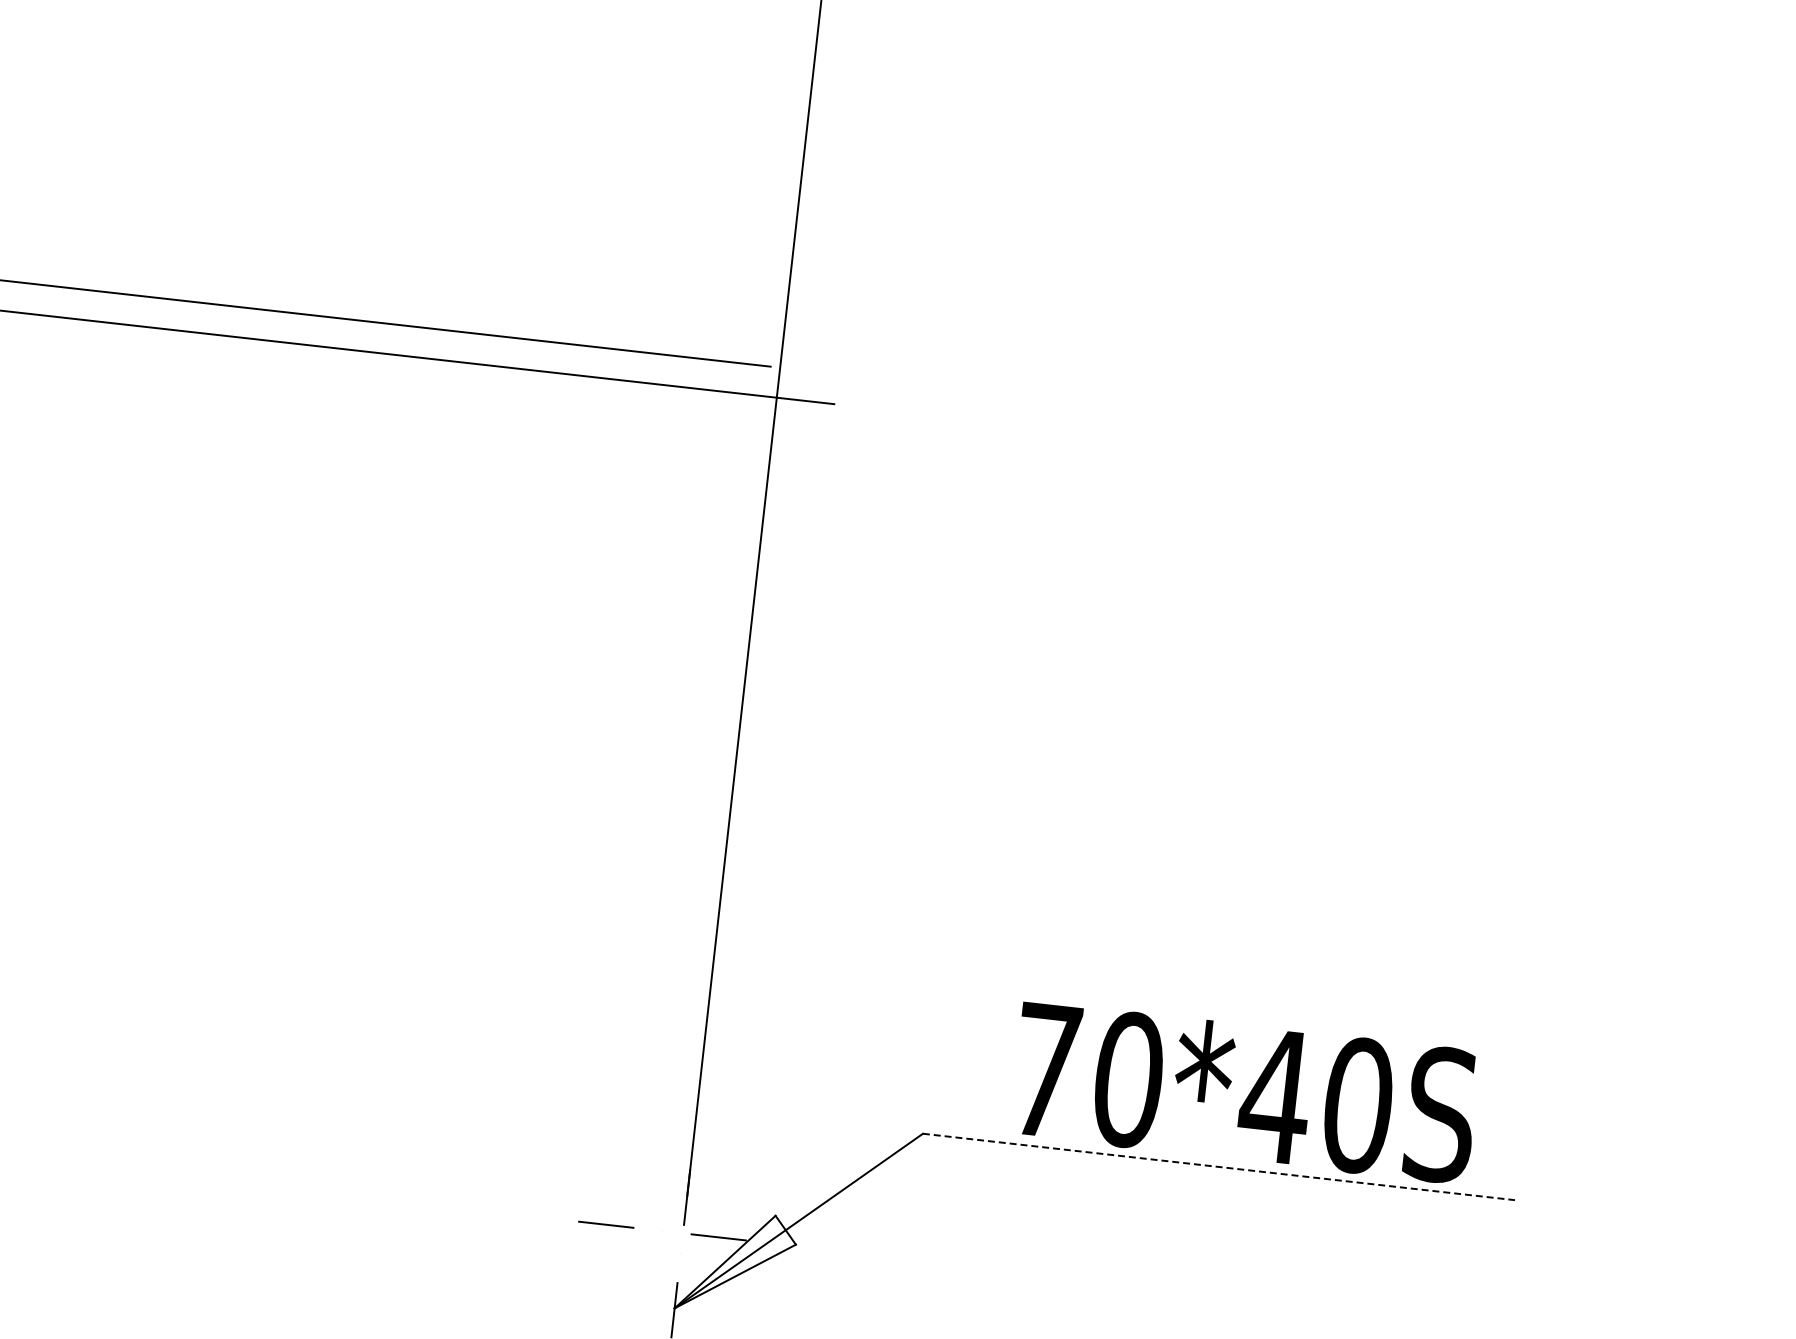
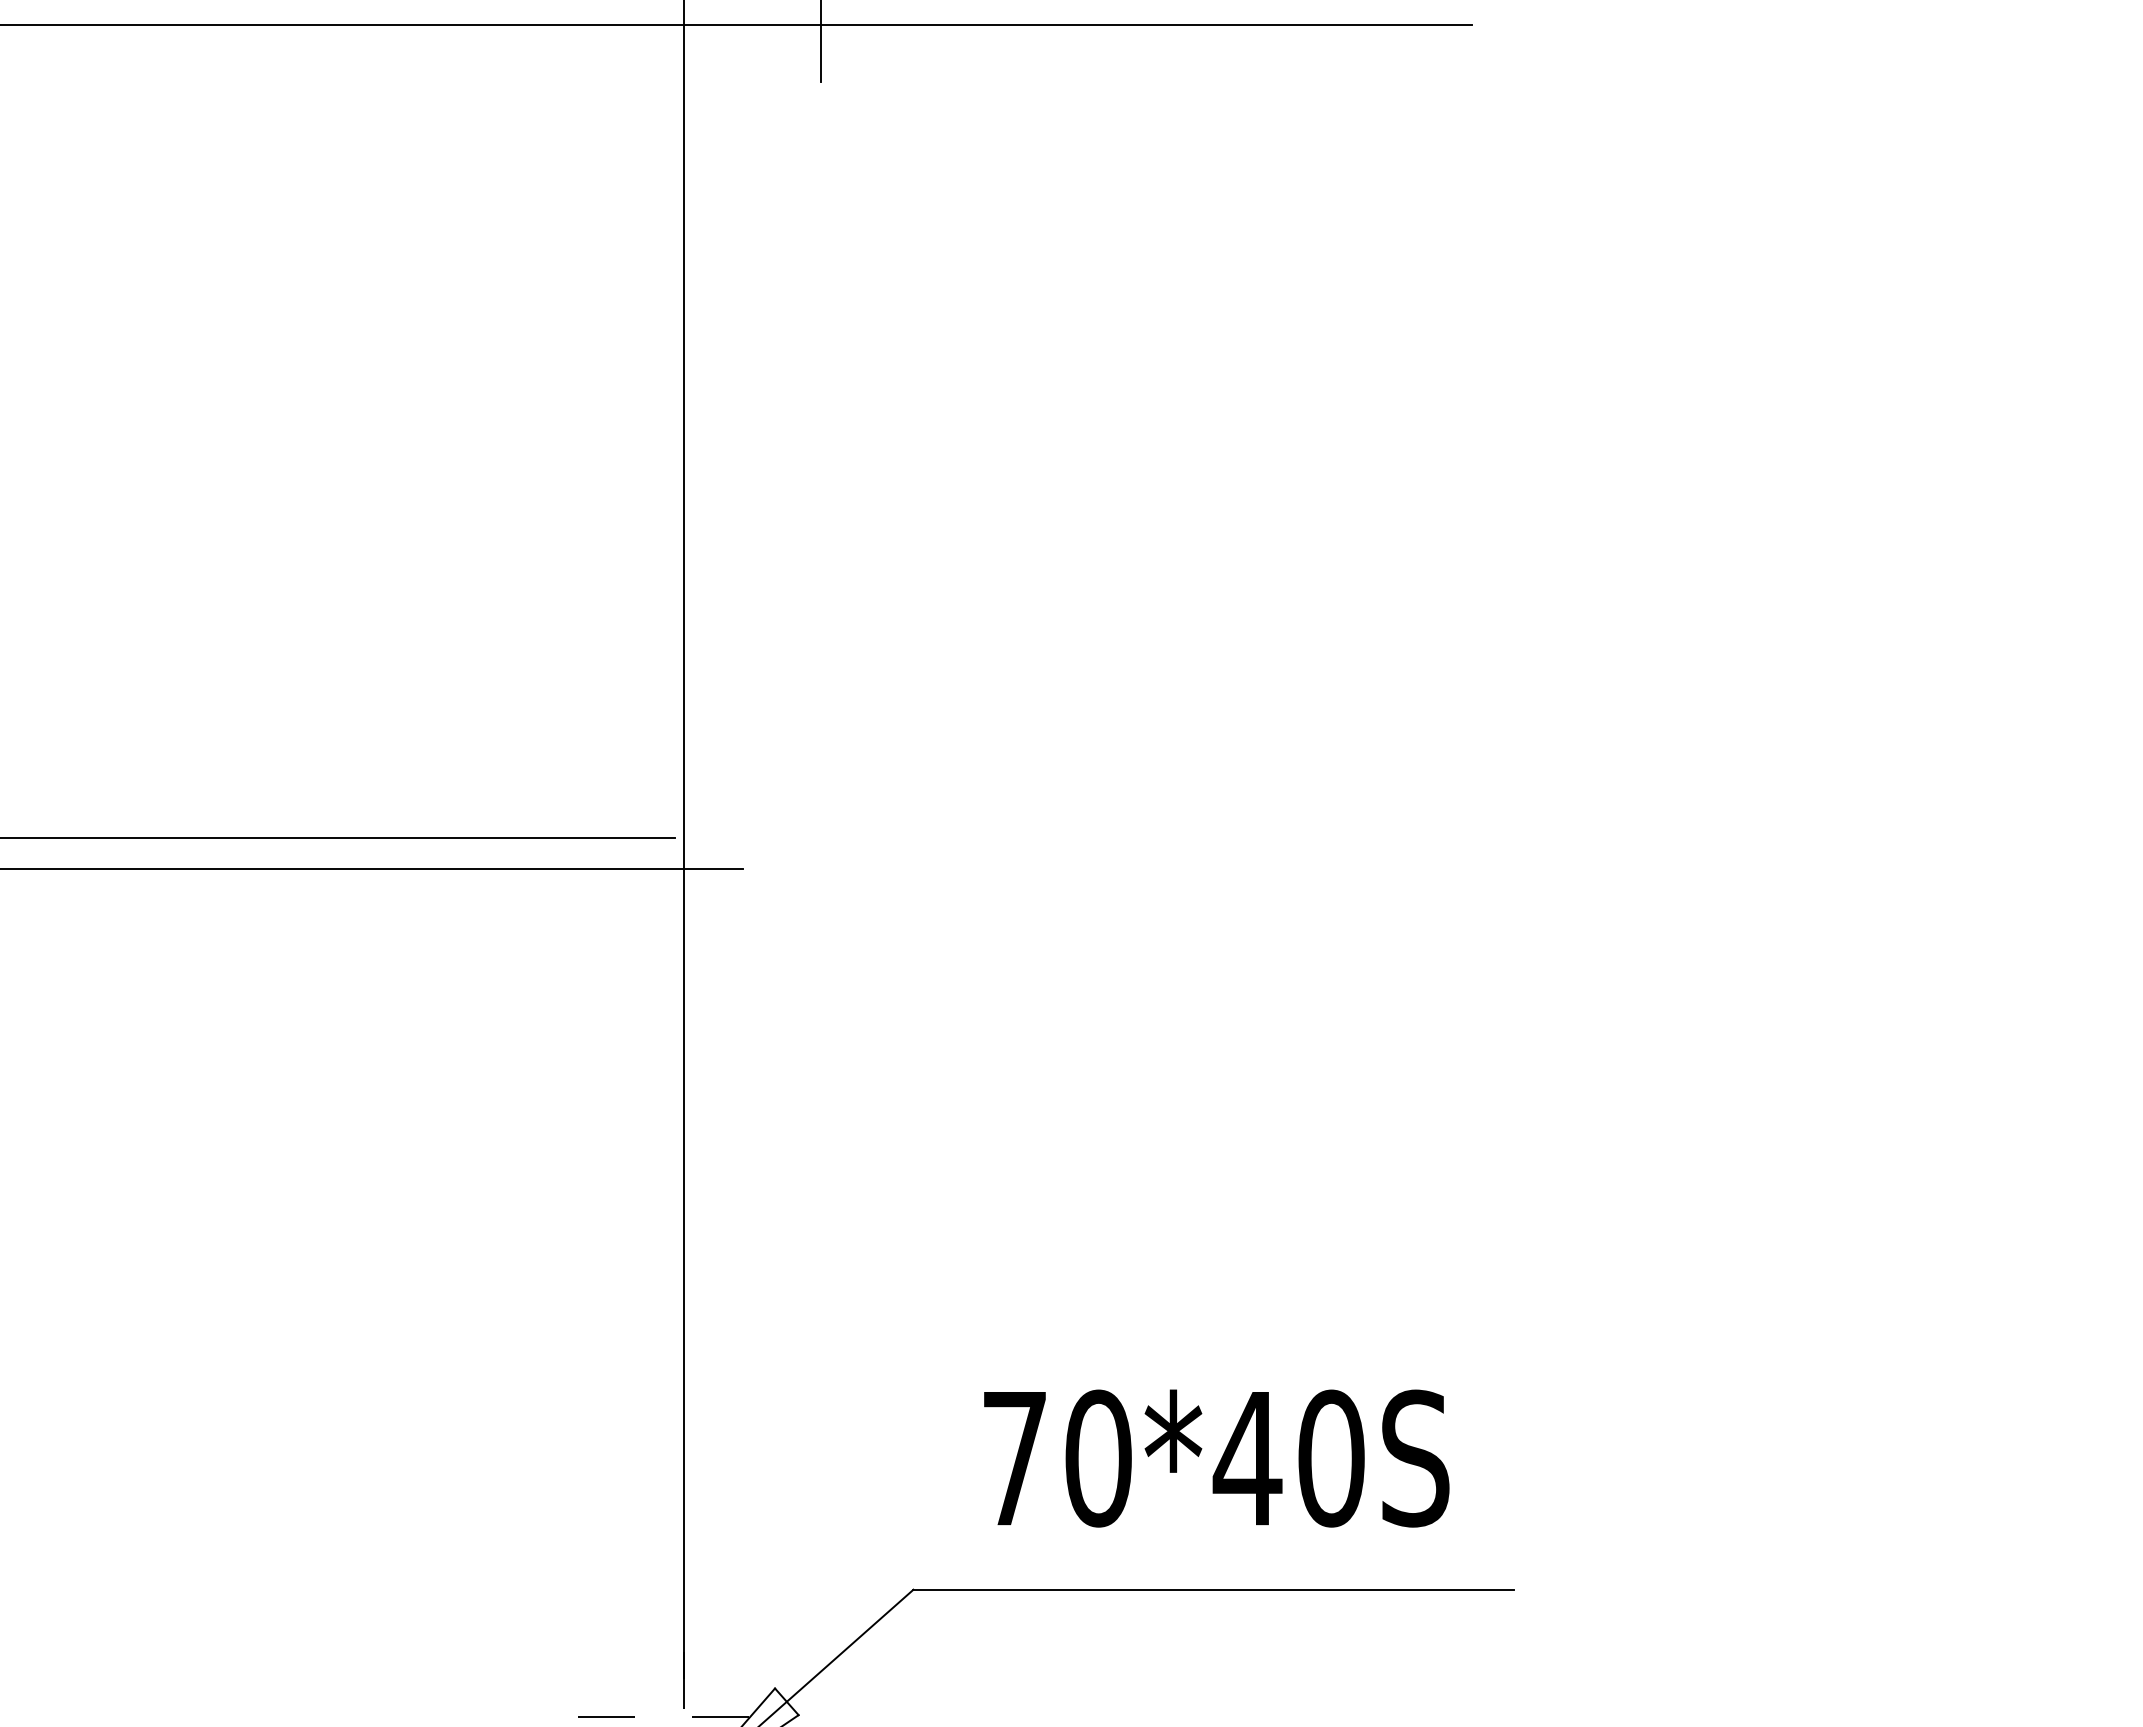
text: (1244, 1092) -> (1216, 1458), moved
line: (1219, 1166) -> (1214, 1589), dashed -> solid

